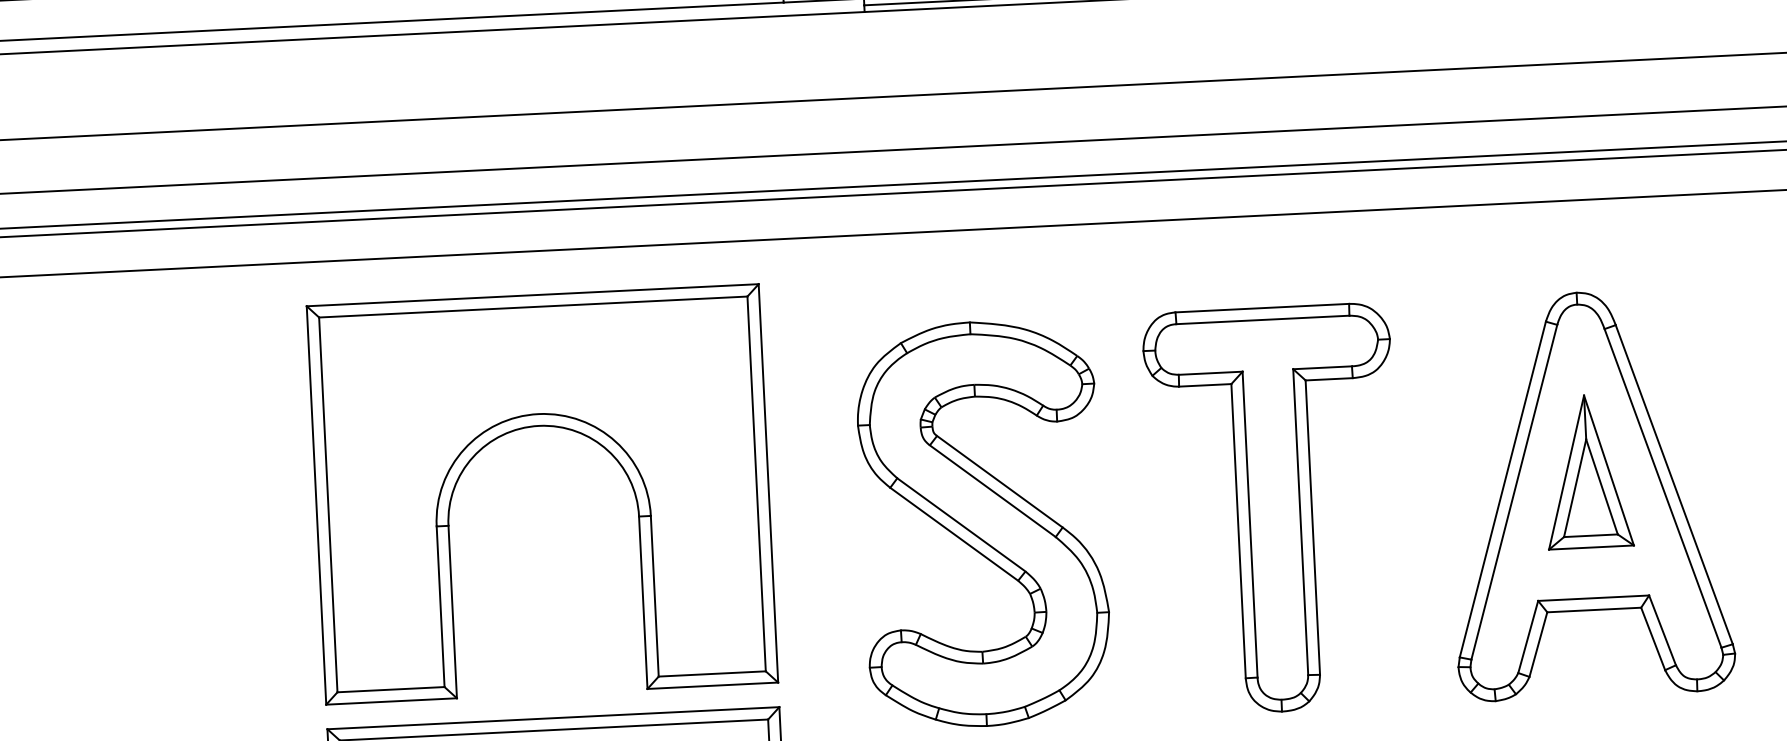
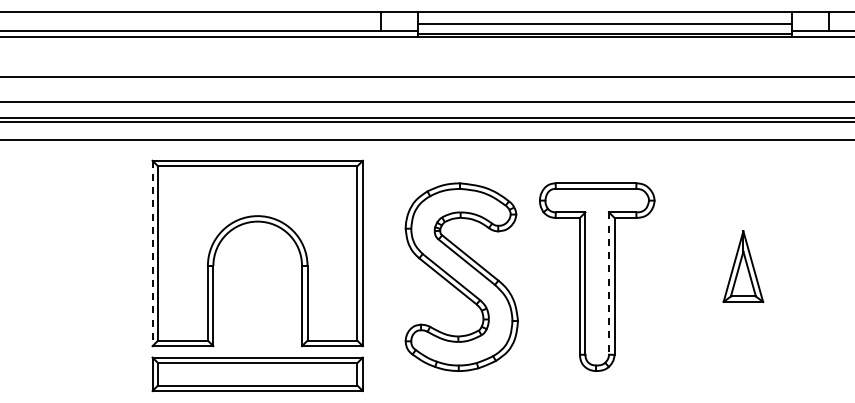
part: (1589, 492) -> (743, 276), removed
line: (316, 505) -> (152, 253), solid -> dashed
line: (1301, 524) -> (609, 284), solid -> dashed

